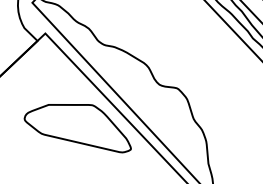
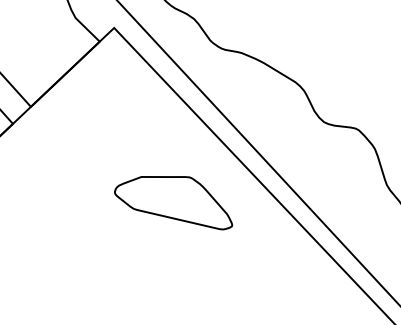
part: (77, 128) -> (173, 202), size x0.6

